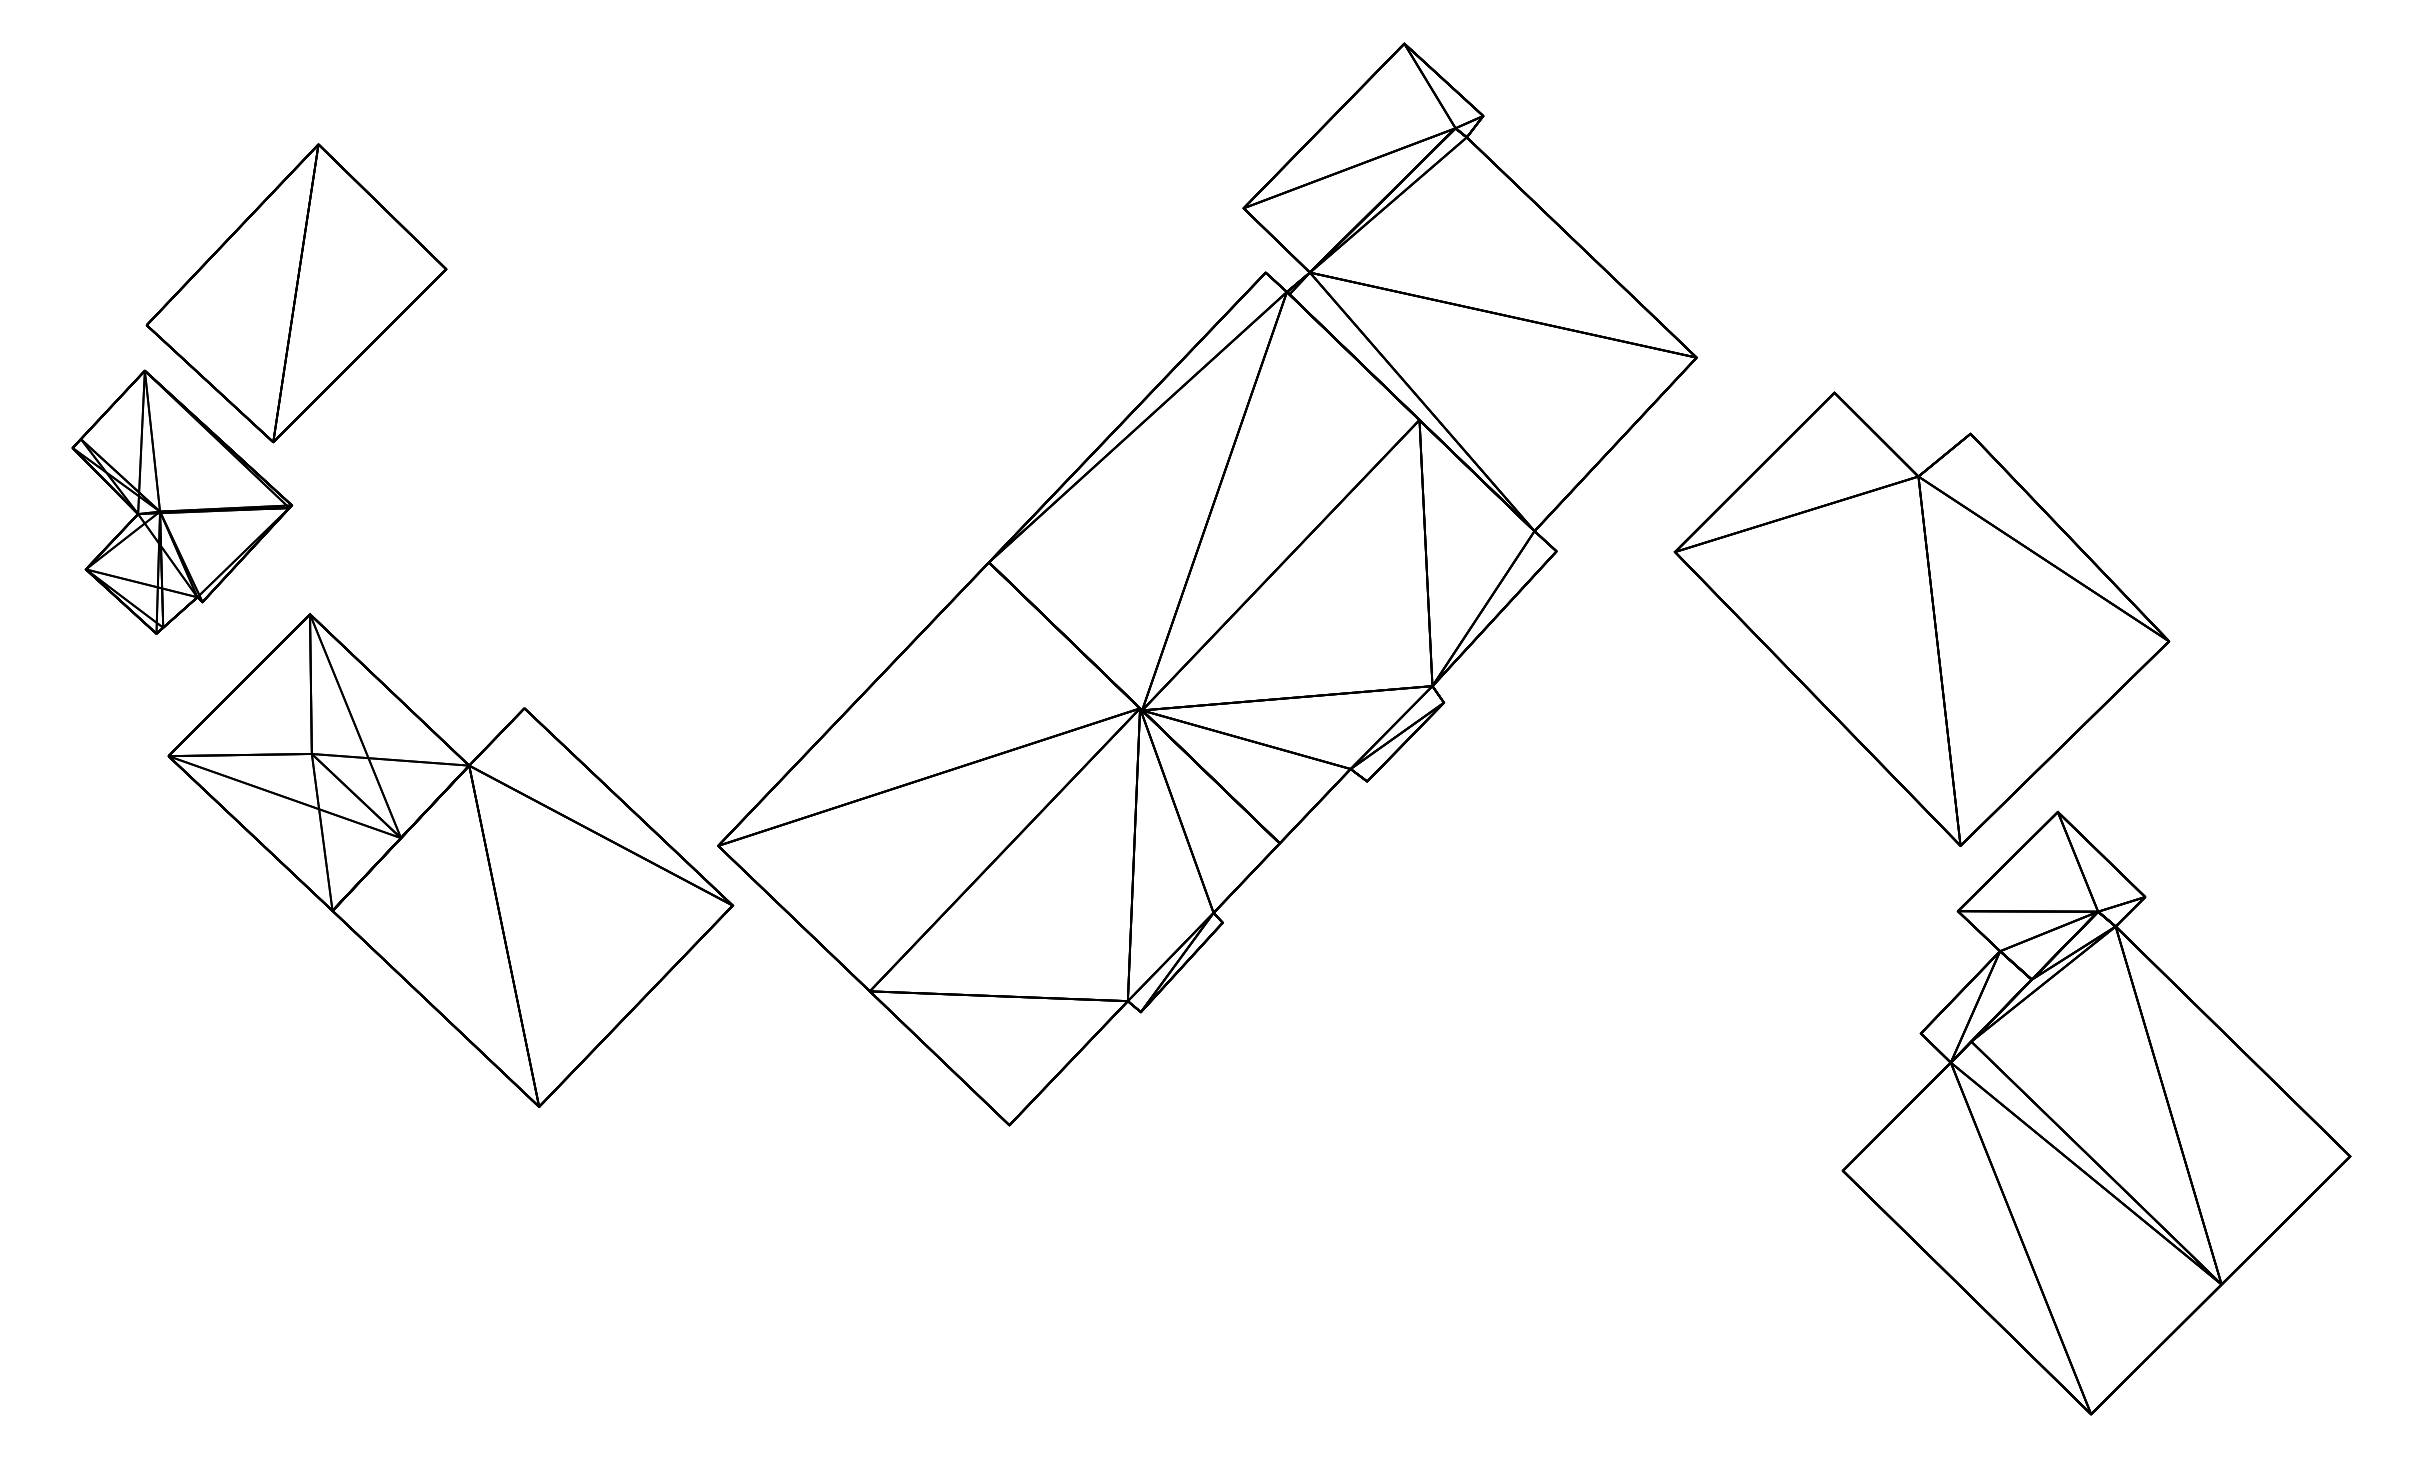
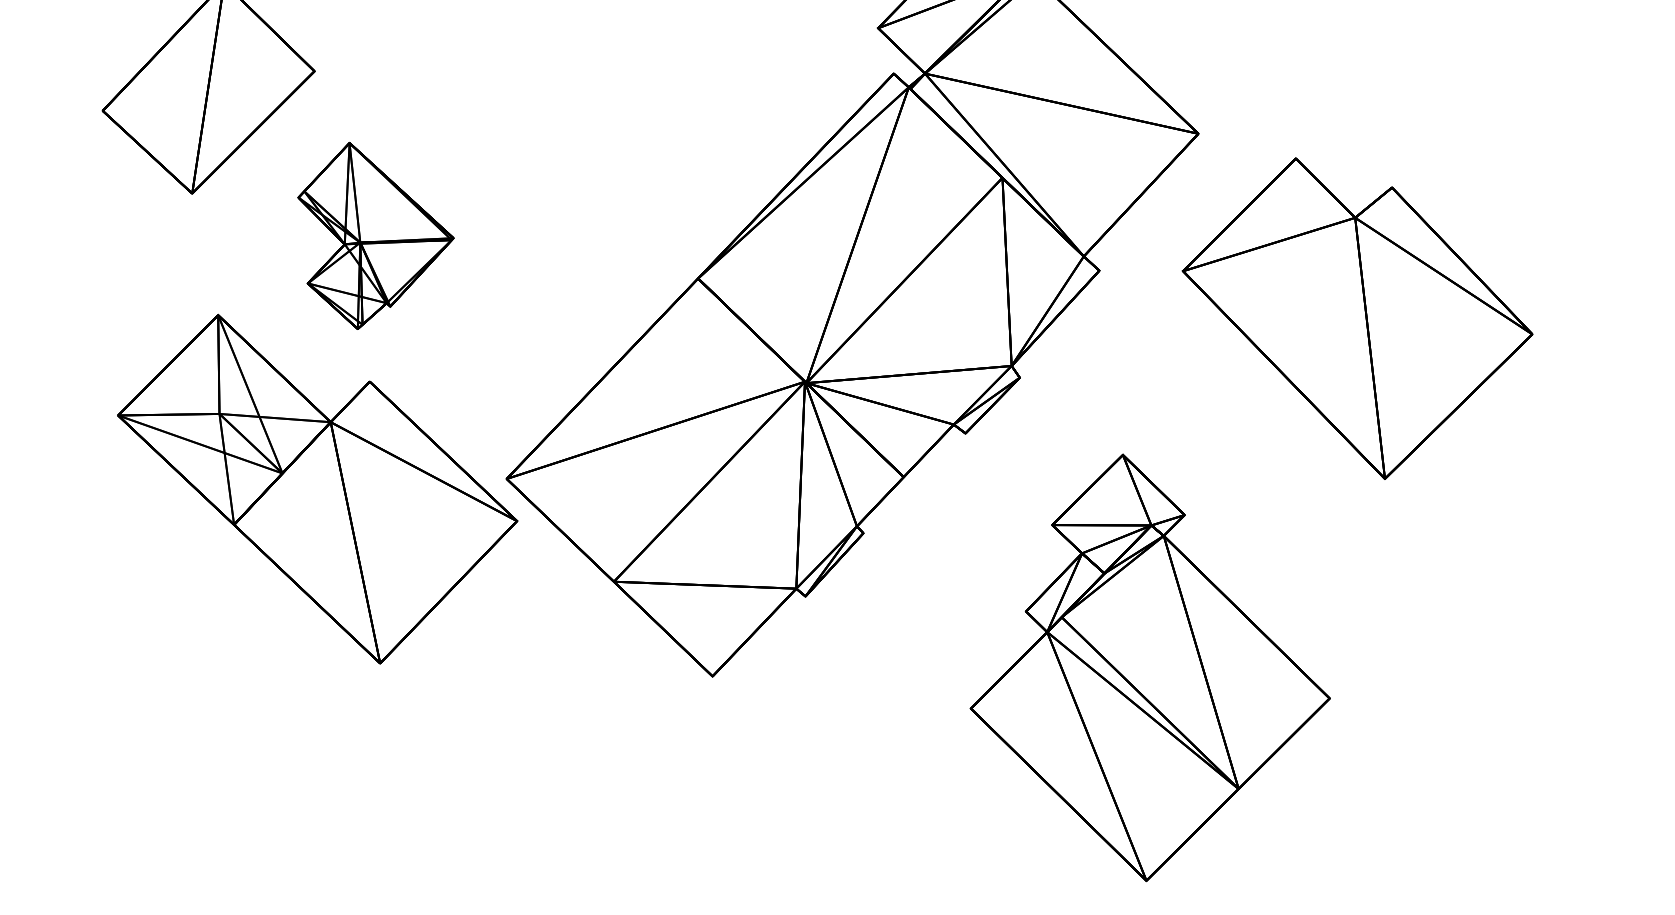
part: (182, 501) -> (376, 235), moved
part: (2096, 1112) -> (1150, 667), moved

